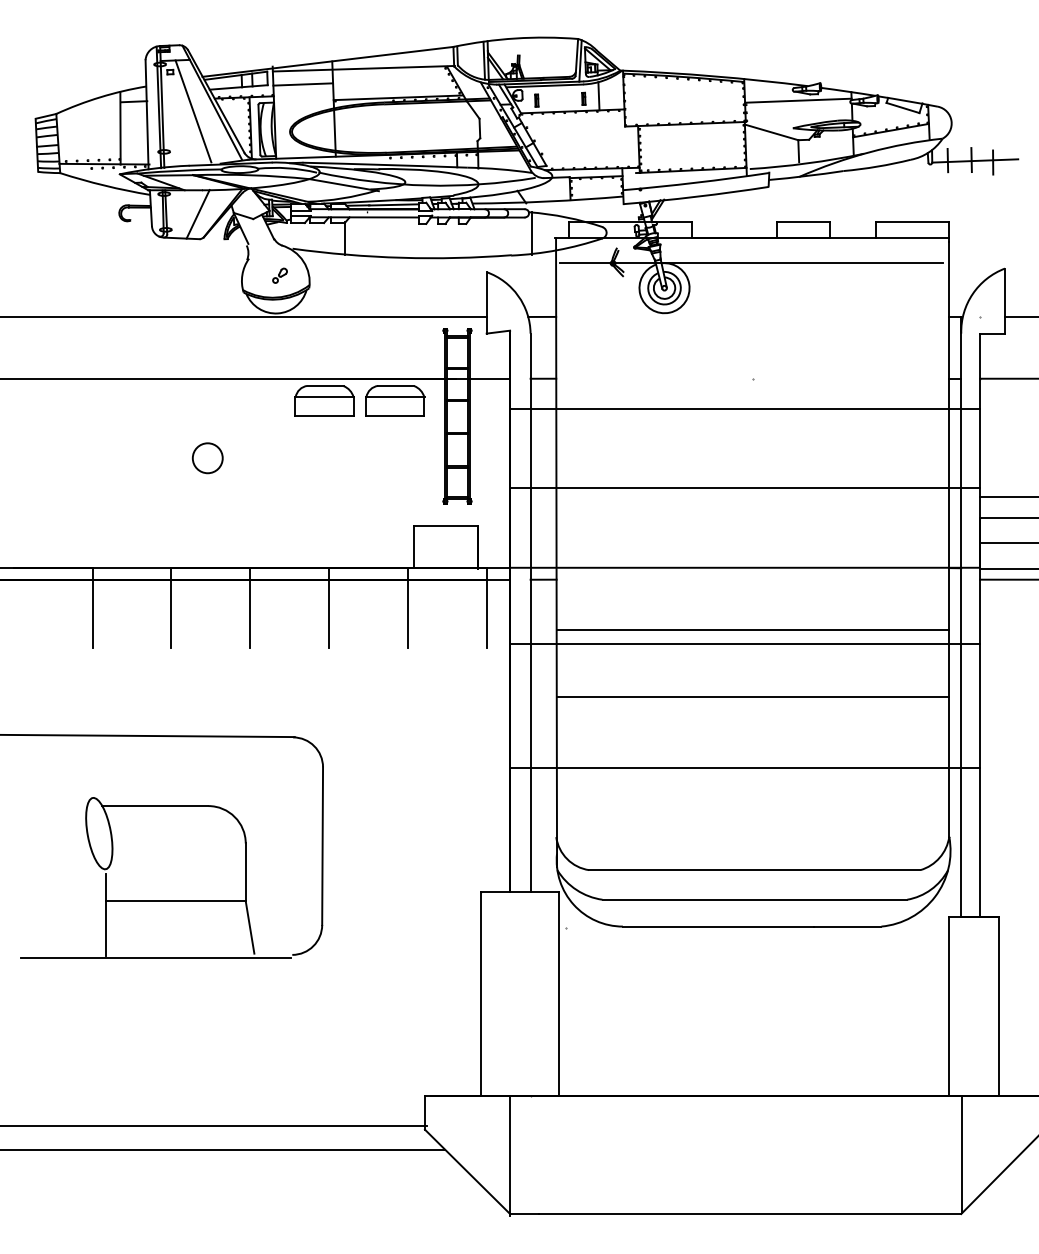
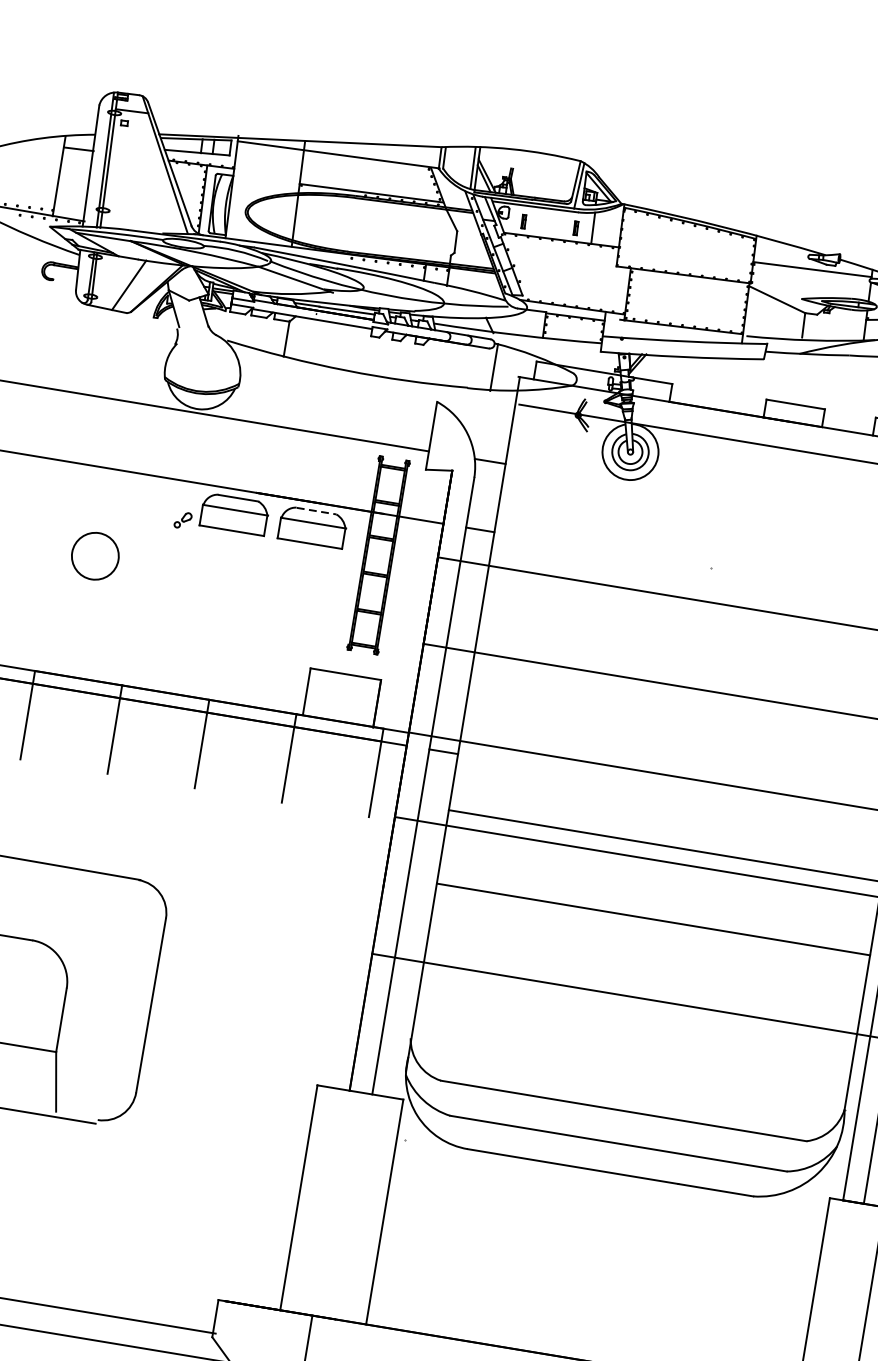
line: (303, 84) -> (269, 161), removed
line: (193, 111) -> (142, 170), removed
part: (279, 275) -> (182, 520), moved
line: (396, 386) -> (316, 511), solid -> dashed
circle: (207, 458) -> (94, 556), size x1.4

